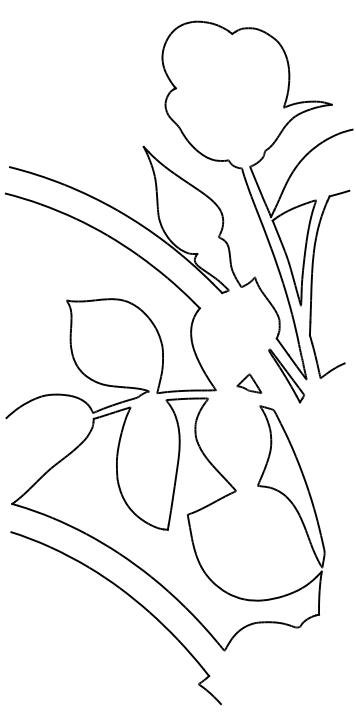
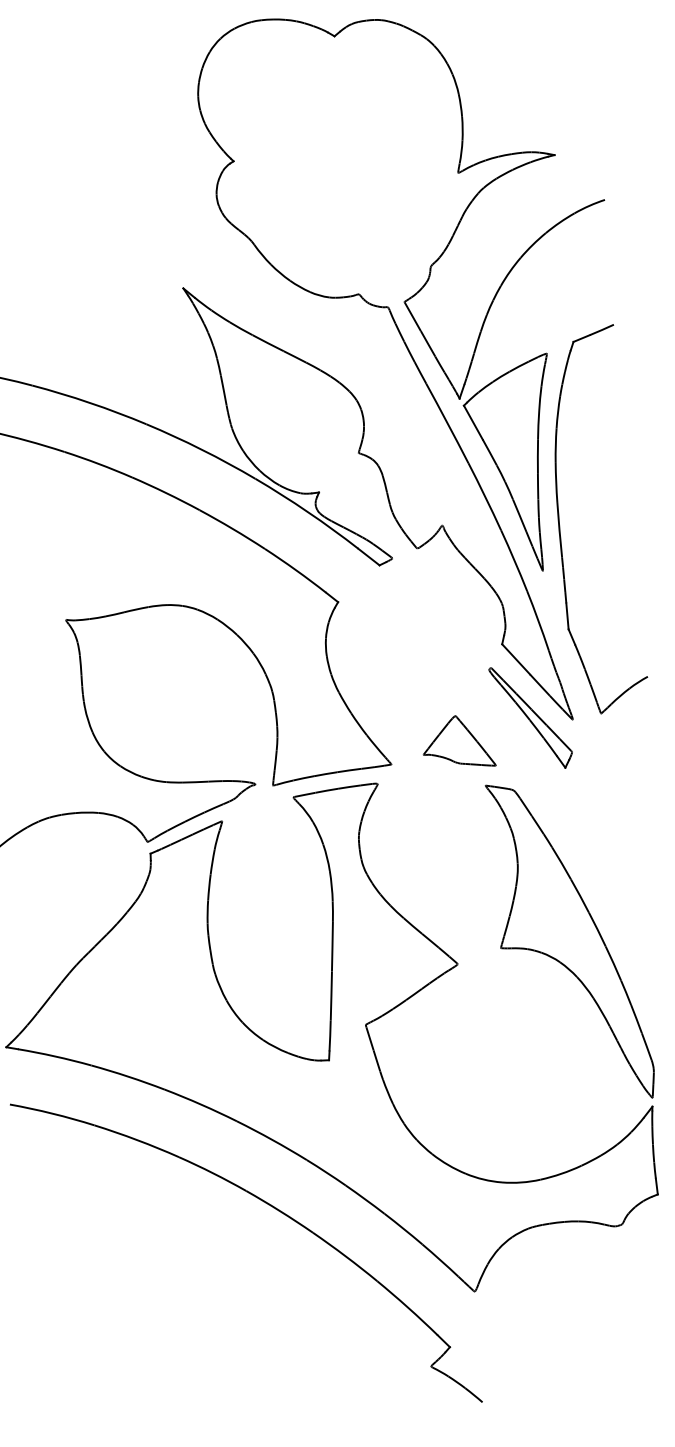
part: (249, 383) -> (457, 742), size x1.43

